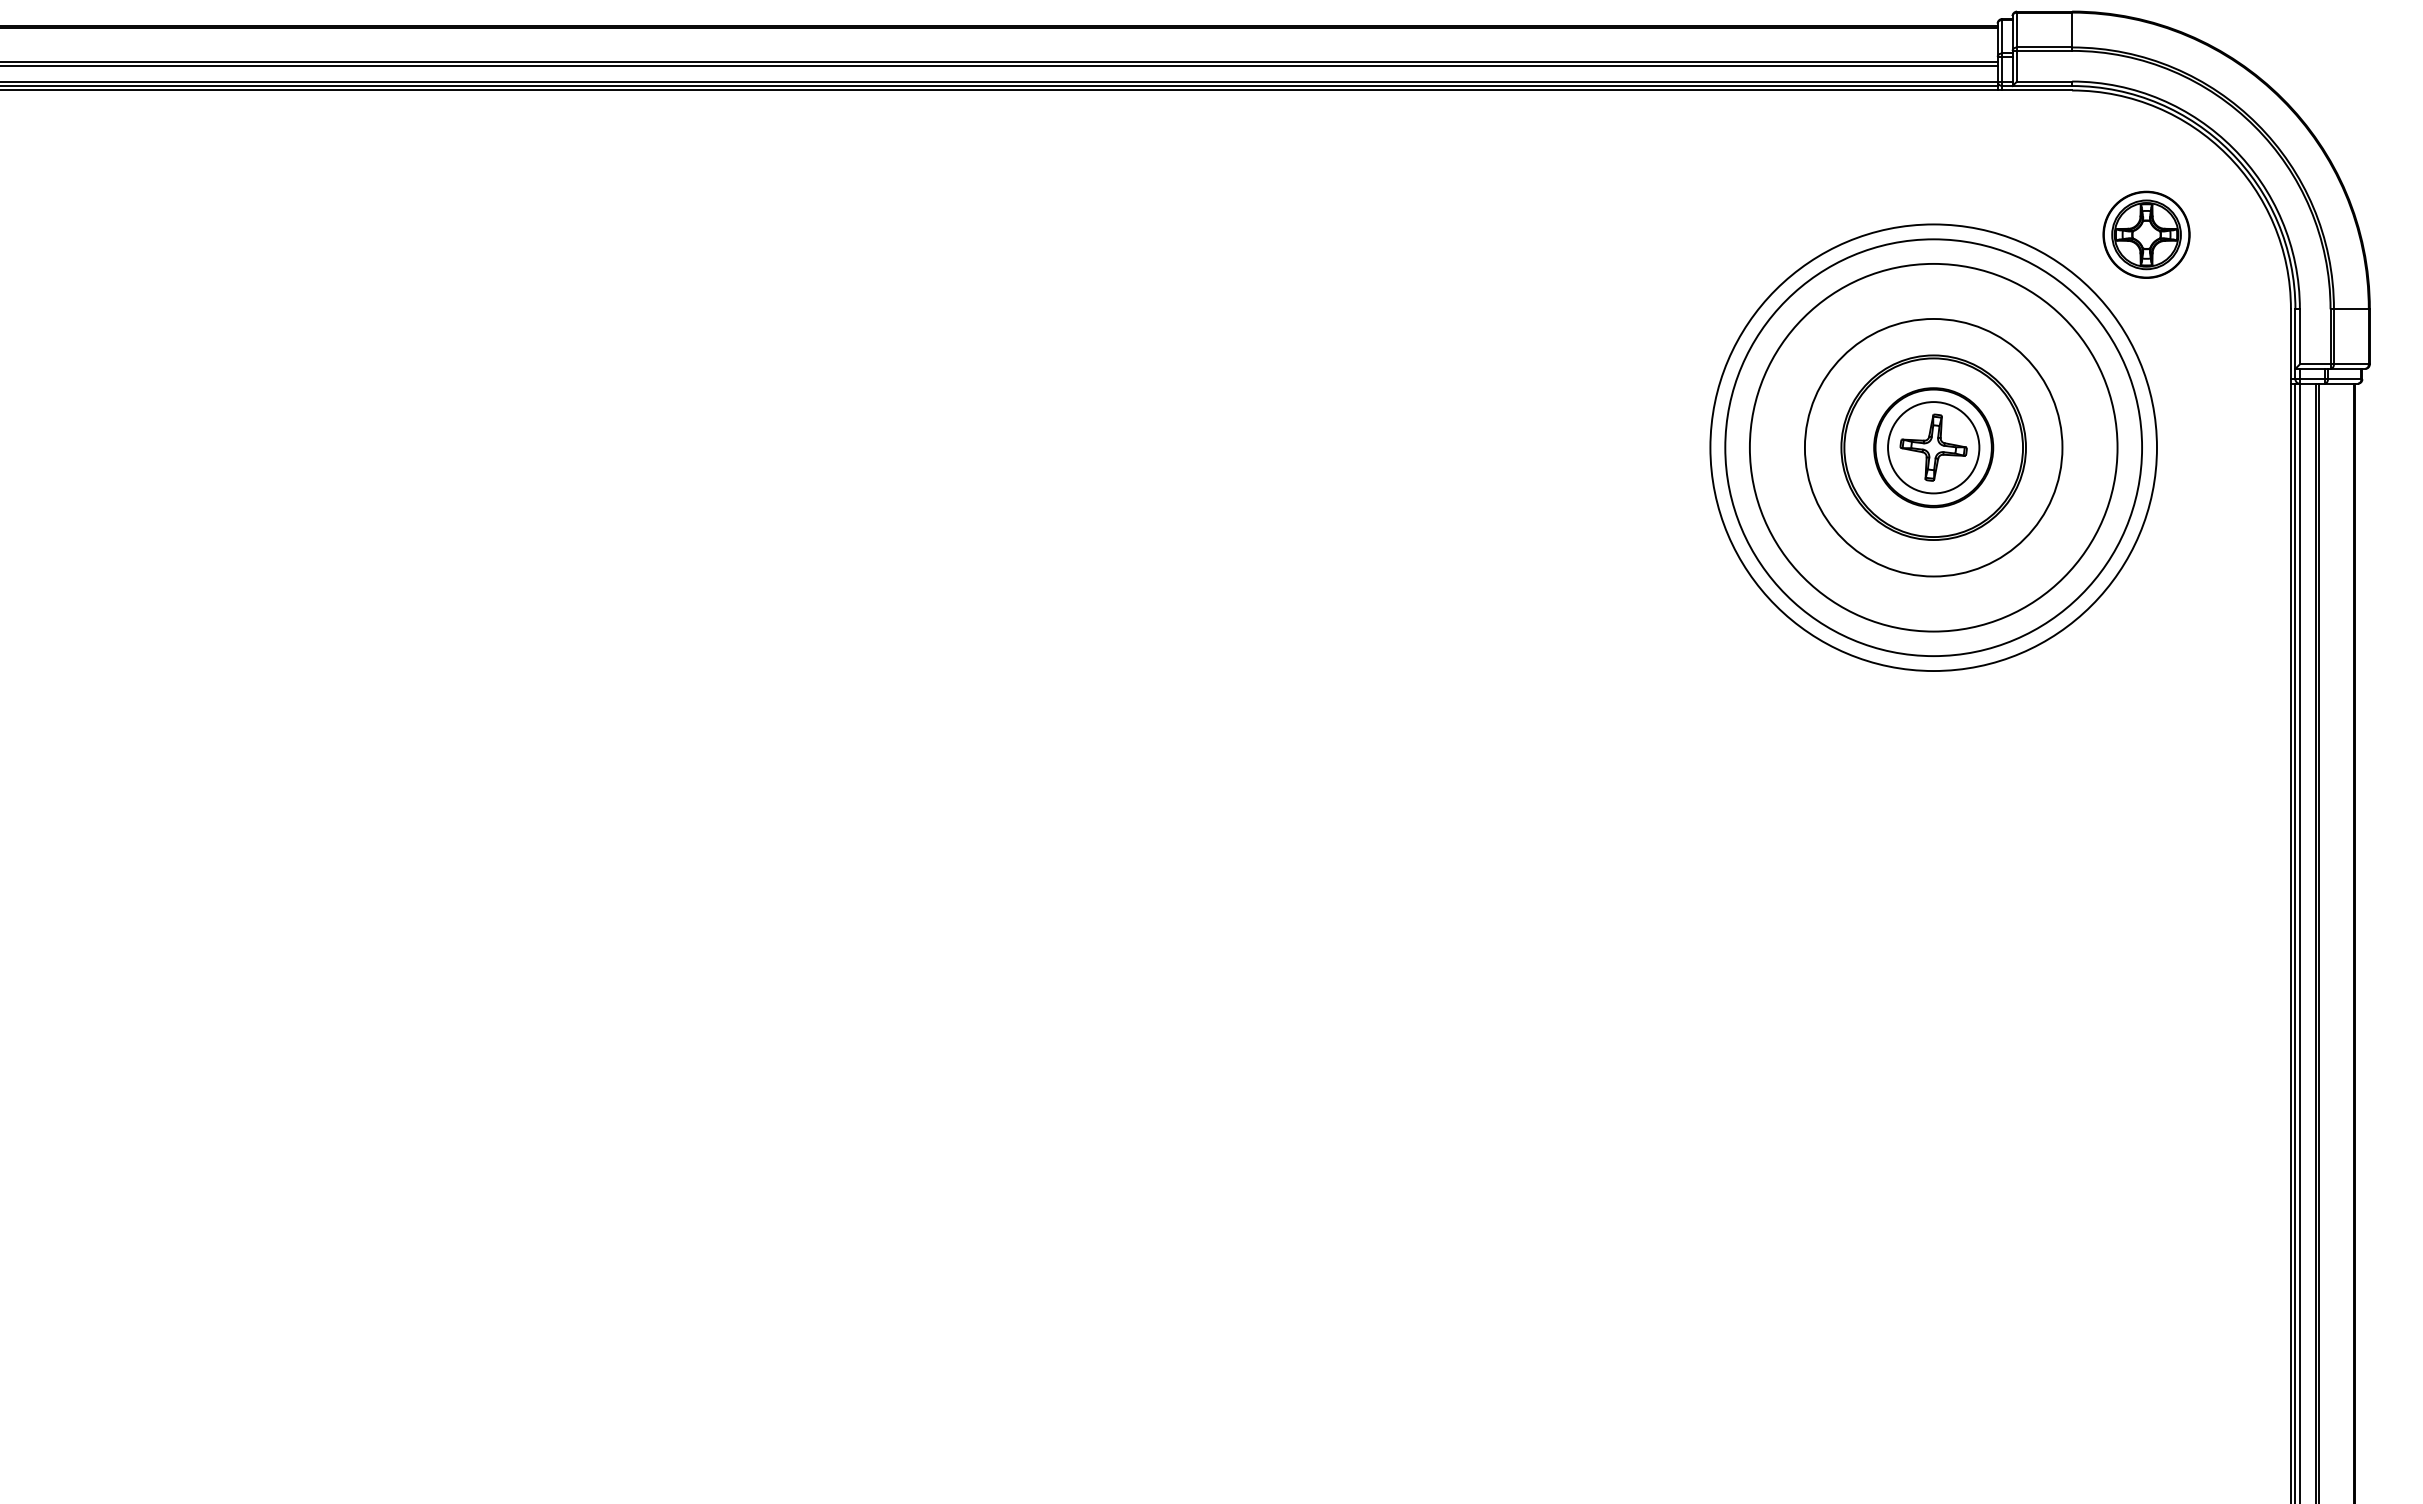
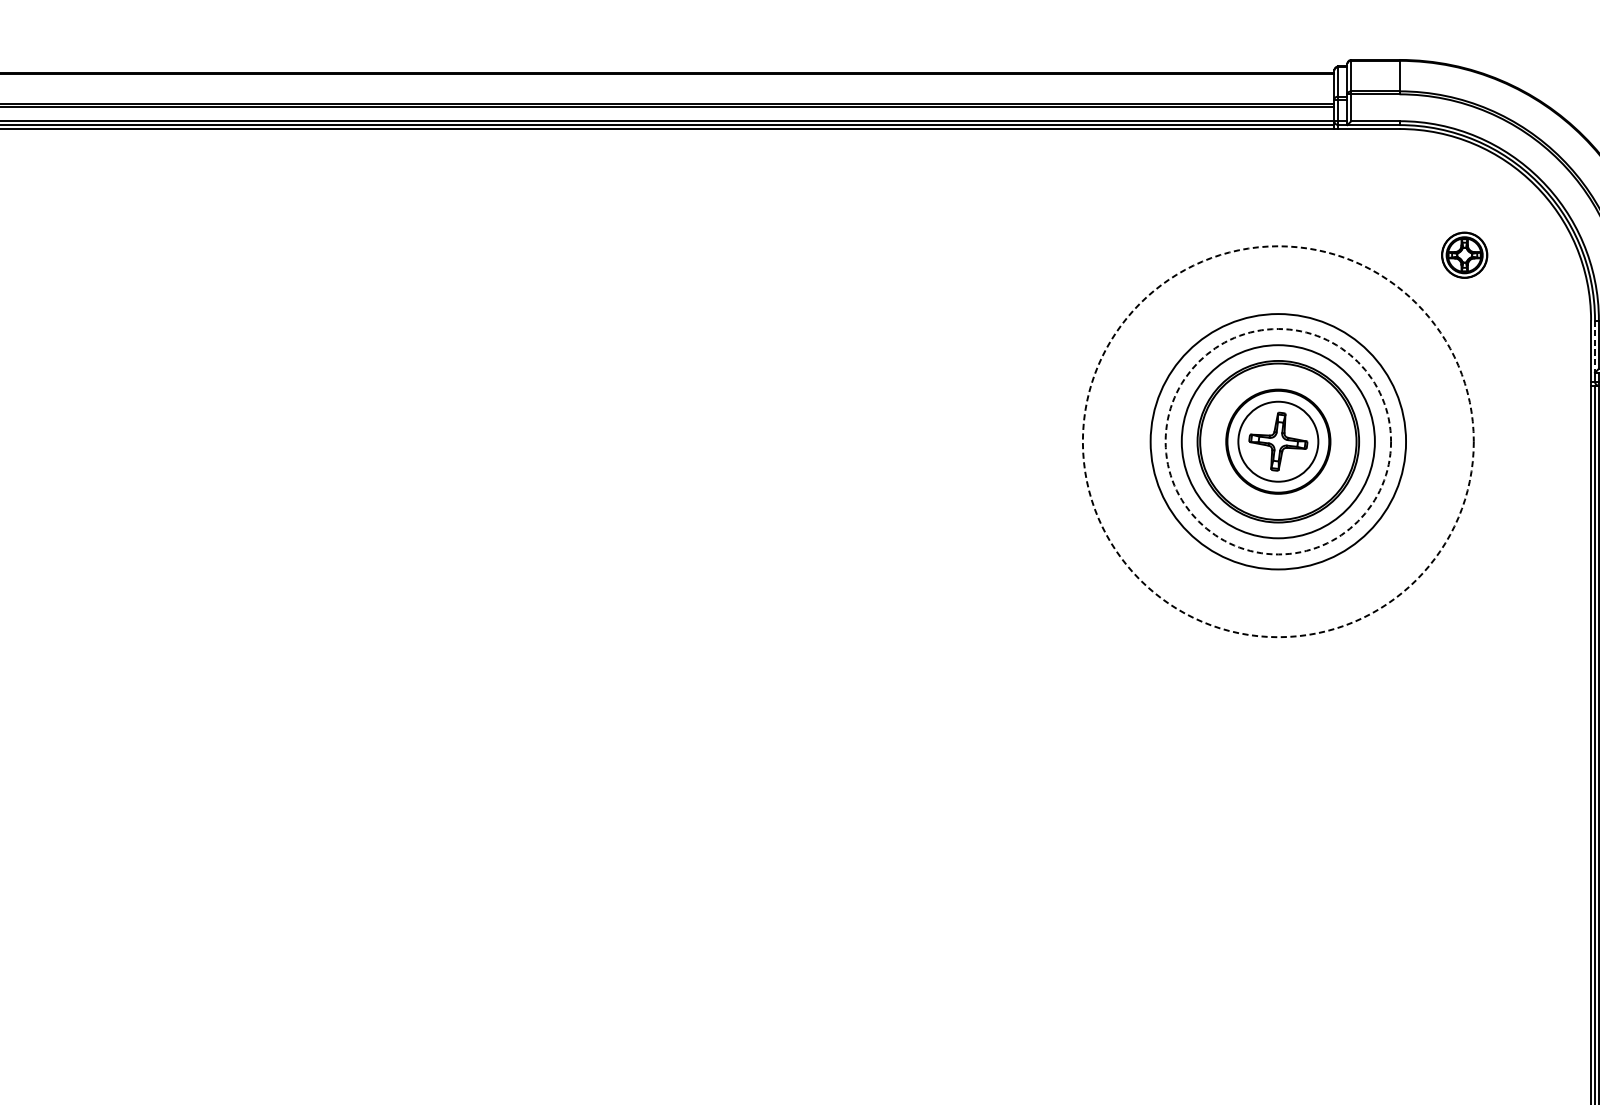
part: (2146, 234) -> (1464, 255), size x0.6
line: (2295, 339) -> (1595, 346), solid -> dashed
circle: (1933, 447) -> (1278, 441), size x0.6
circle: (1933, 447) -> (1278, 441), size x0.7
circle: (1933, 447) -> (1278, 441), solid -> dashed
circle: (1933, 447) -> (1278, 441), solid -> dashed

